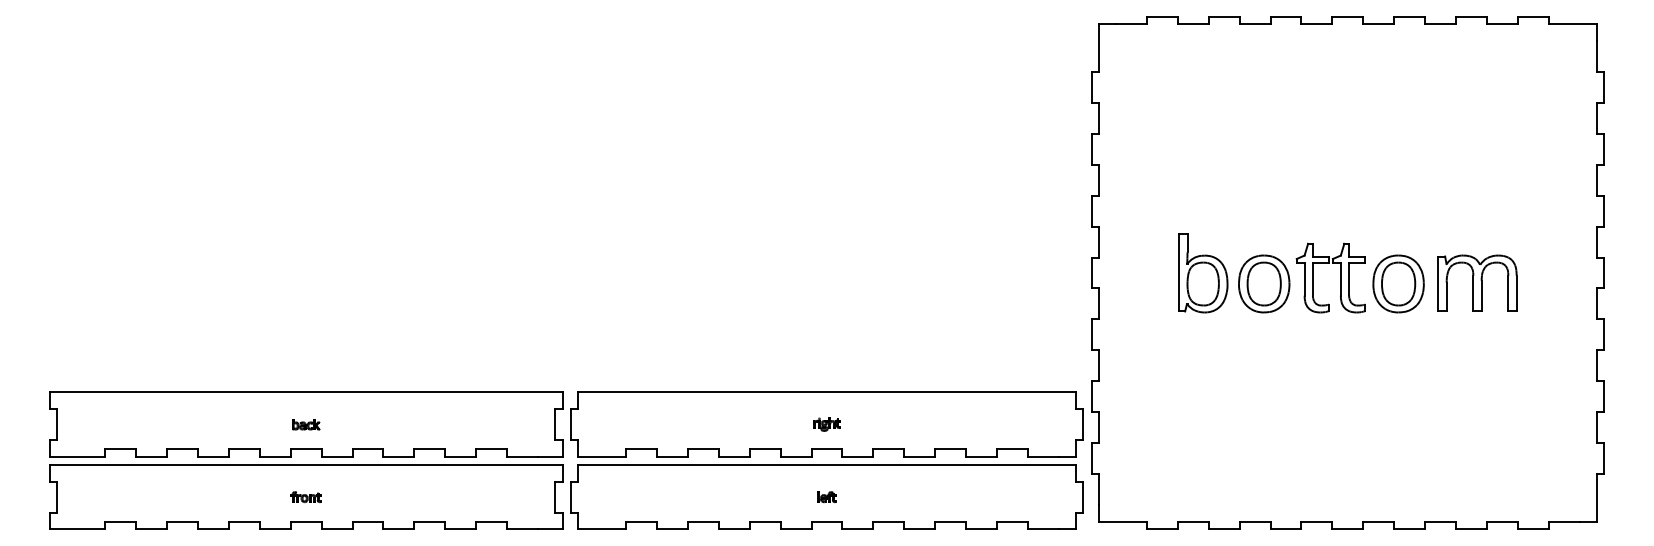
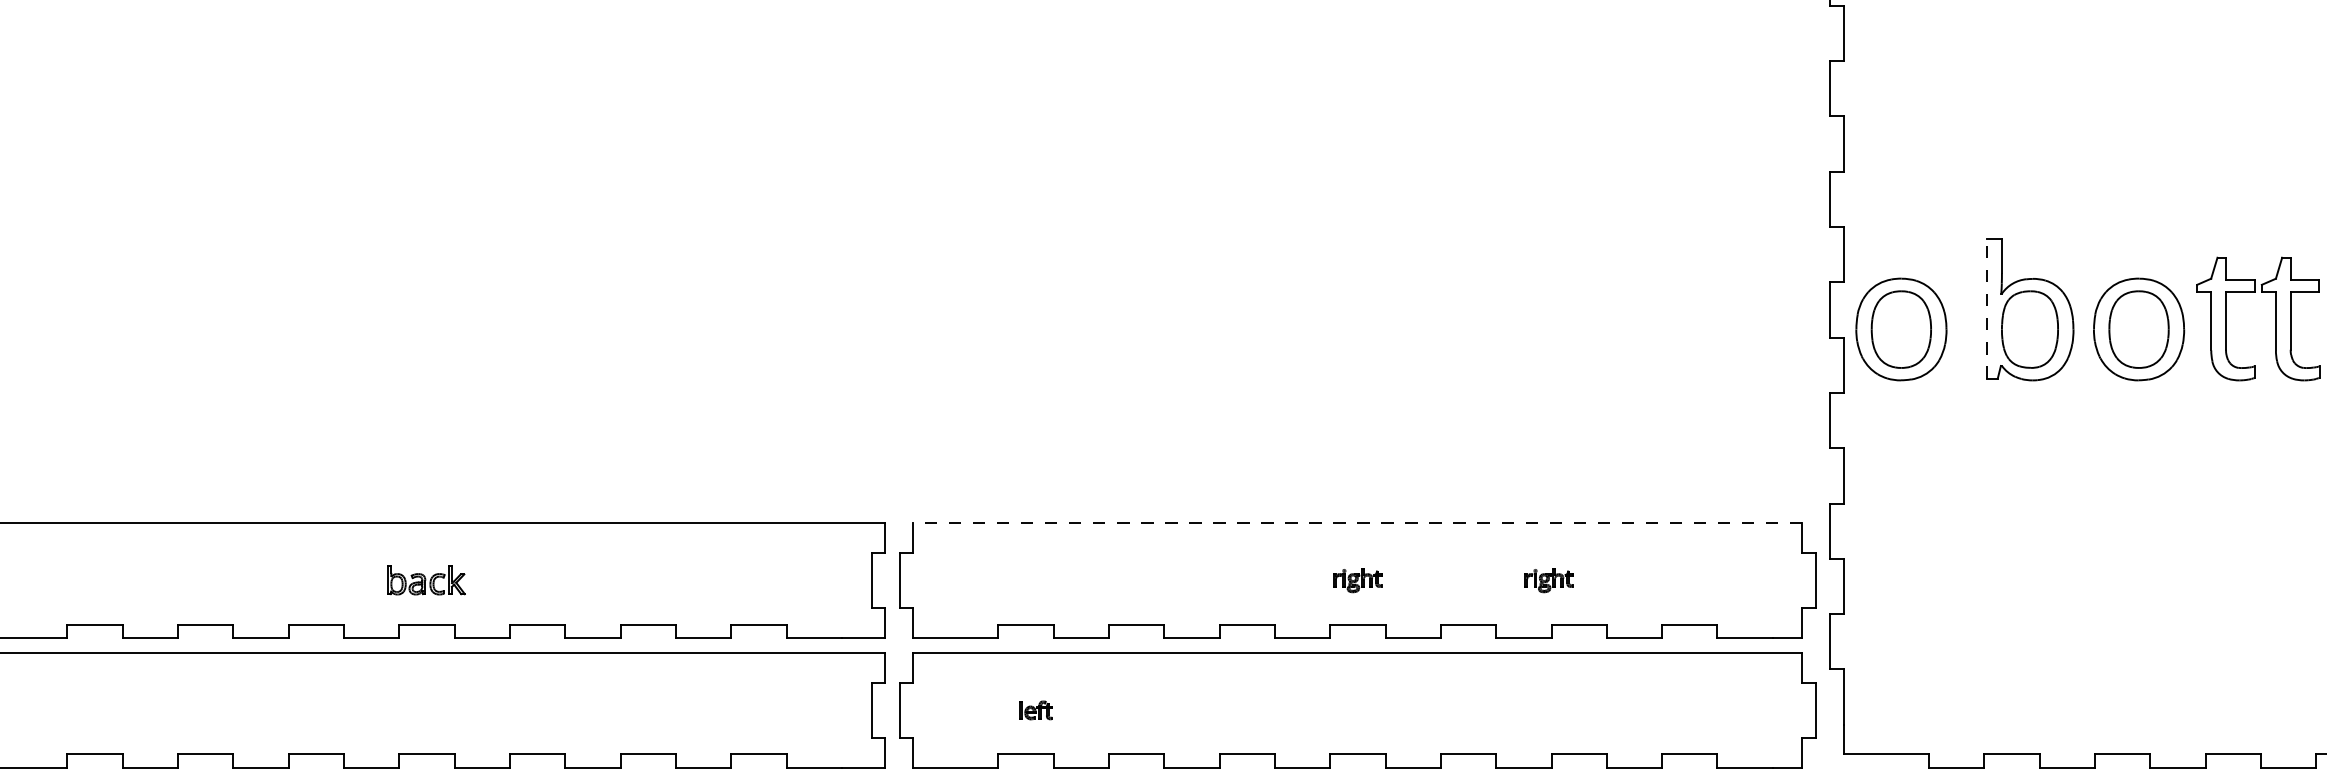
line: (1179, 272) -> (1987, 308), solid -> dashed
part: (1131, 283) -> (1901, 328), added
line: (827, 392) -> (1358, 523), solid -> dashed
part: (306, 424) -> (427, 580), size x1.6
part: (933, 424) -> (1548, 580), added
part: (305, 497) -> (426, 710), removed
part: (826, 497) -> (1035, 710), moved

